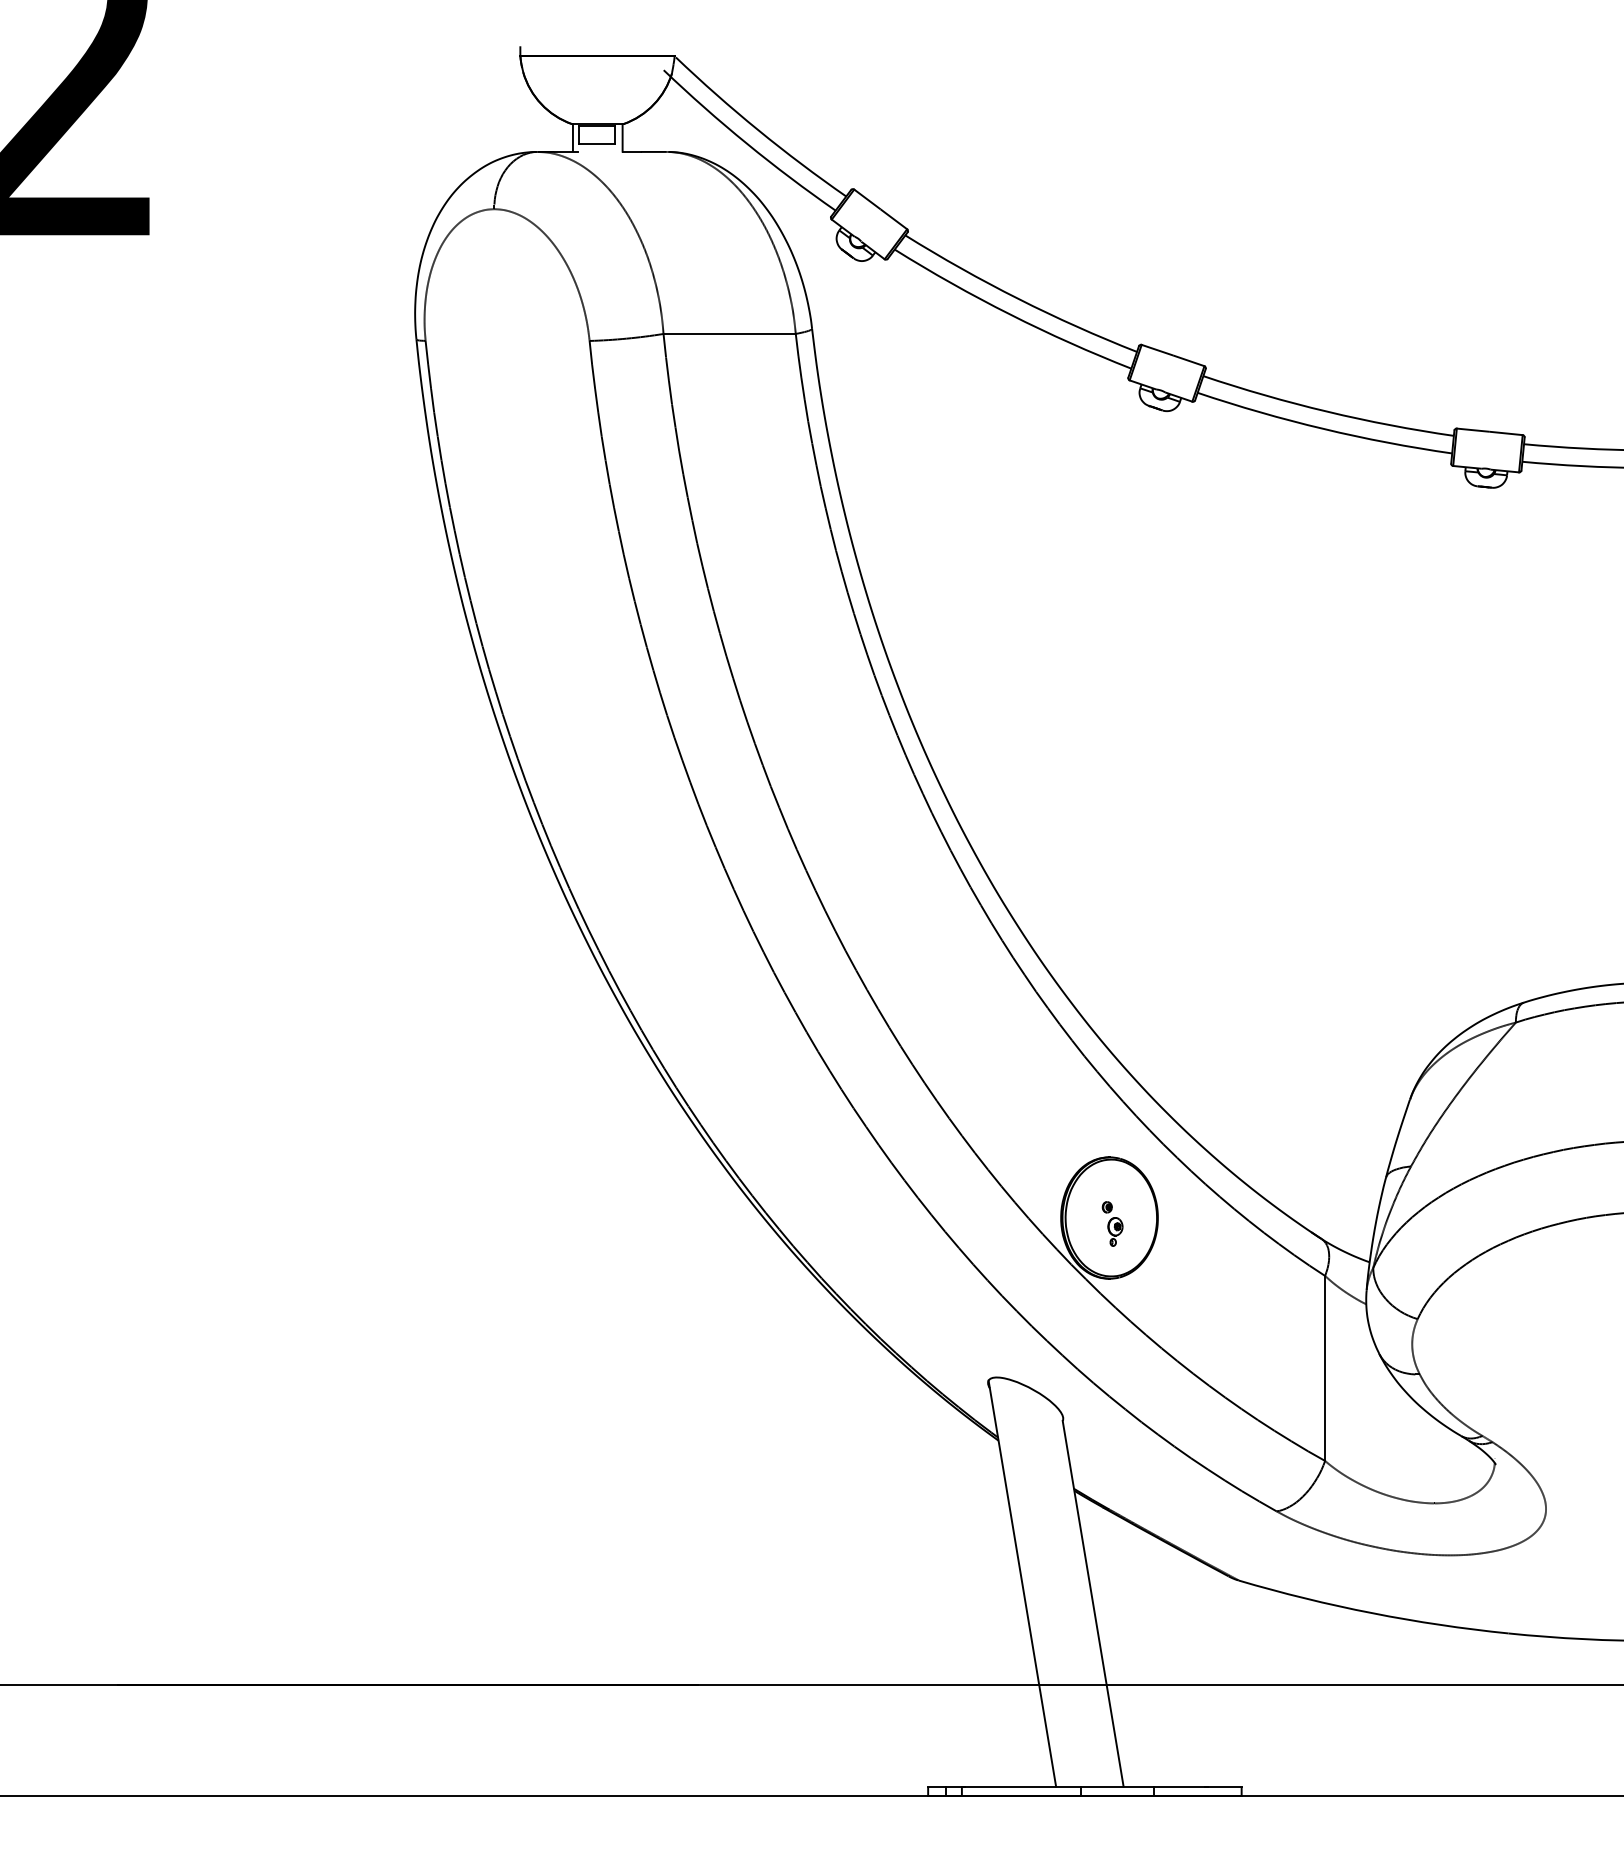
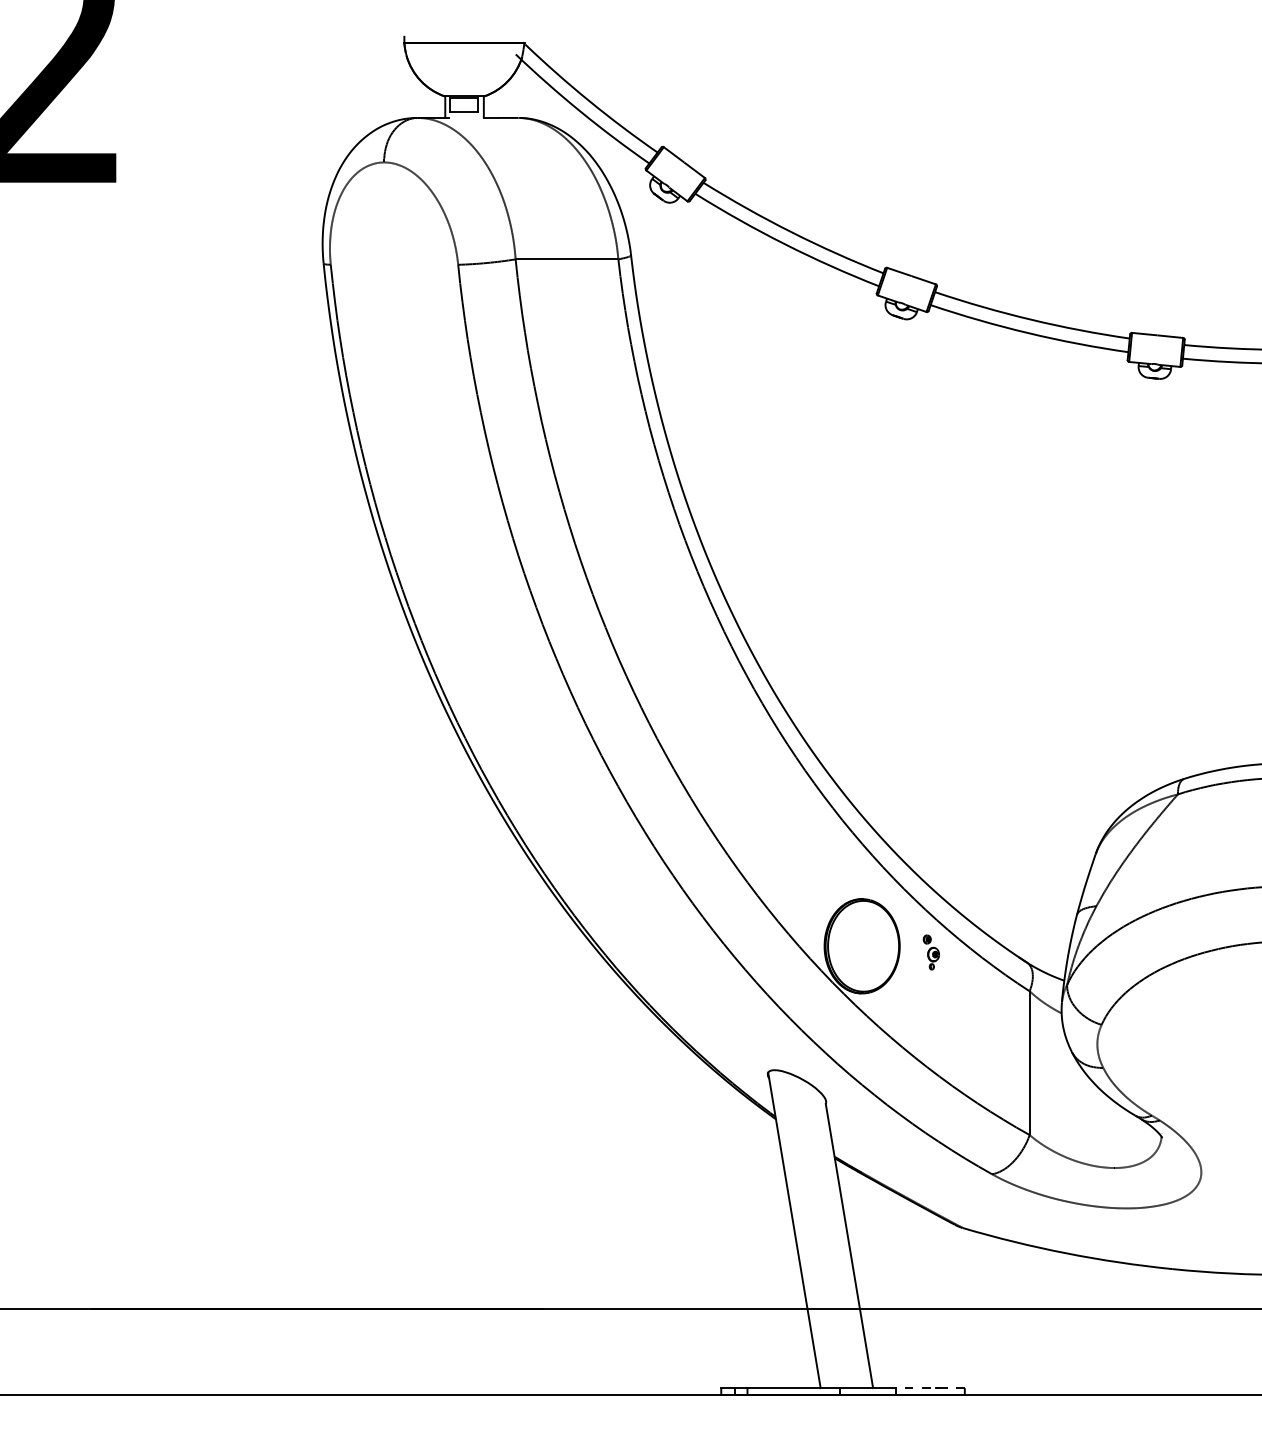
part: (1112, 1223) -> (931, 952), moved
line: (1197, 1786) -> (930, 1387), solid -> dashed

